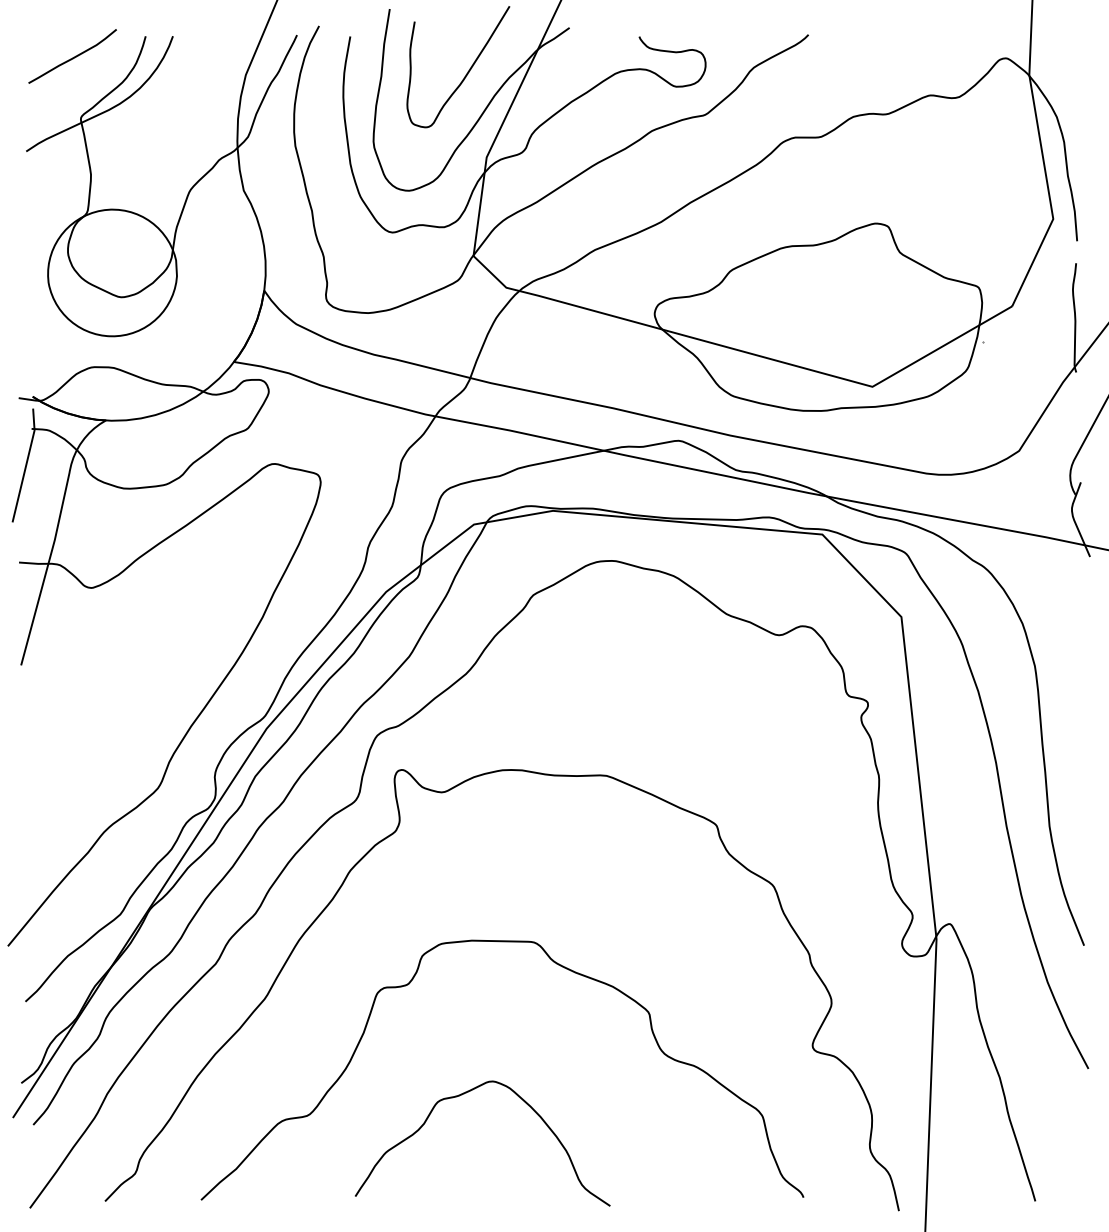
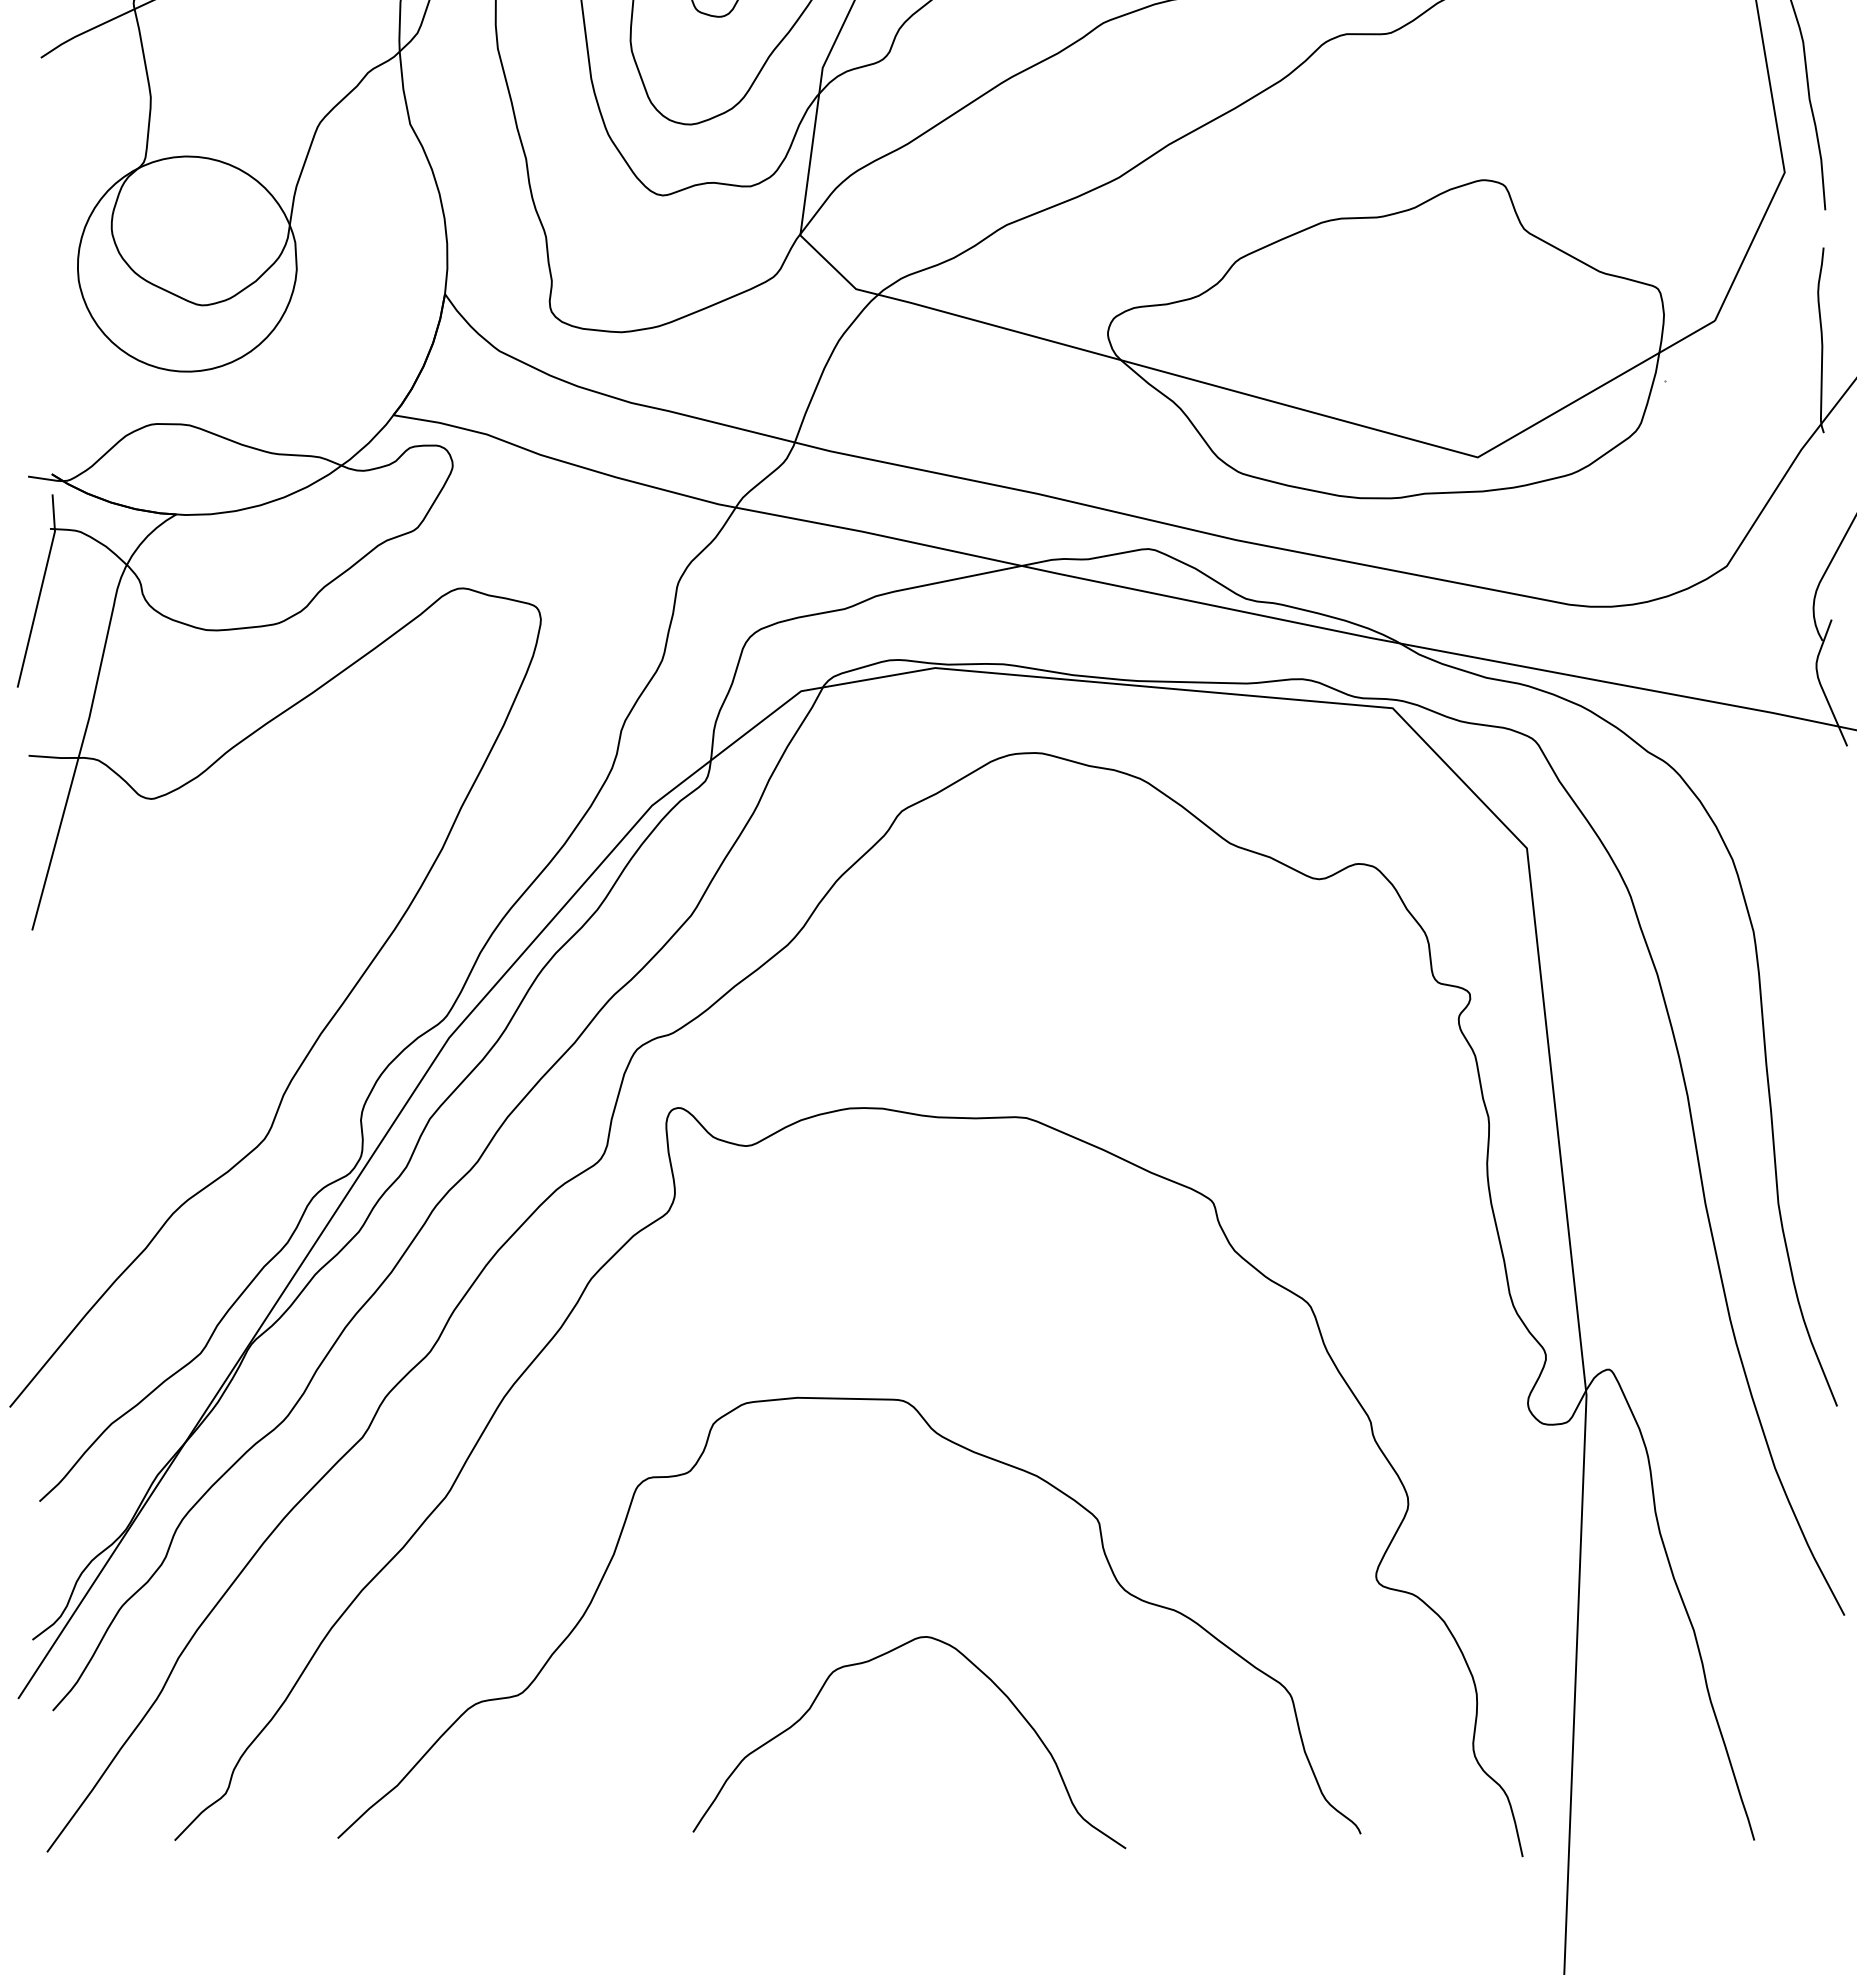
curve: (462, 1095) -> (874, 1660), moved

